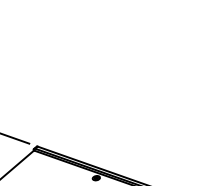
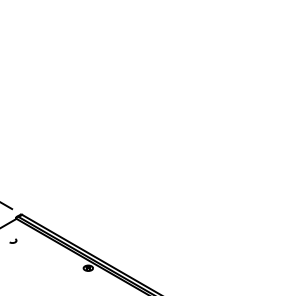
part: (34, 167) -> (13, 240), added

